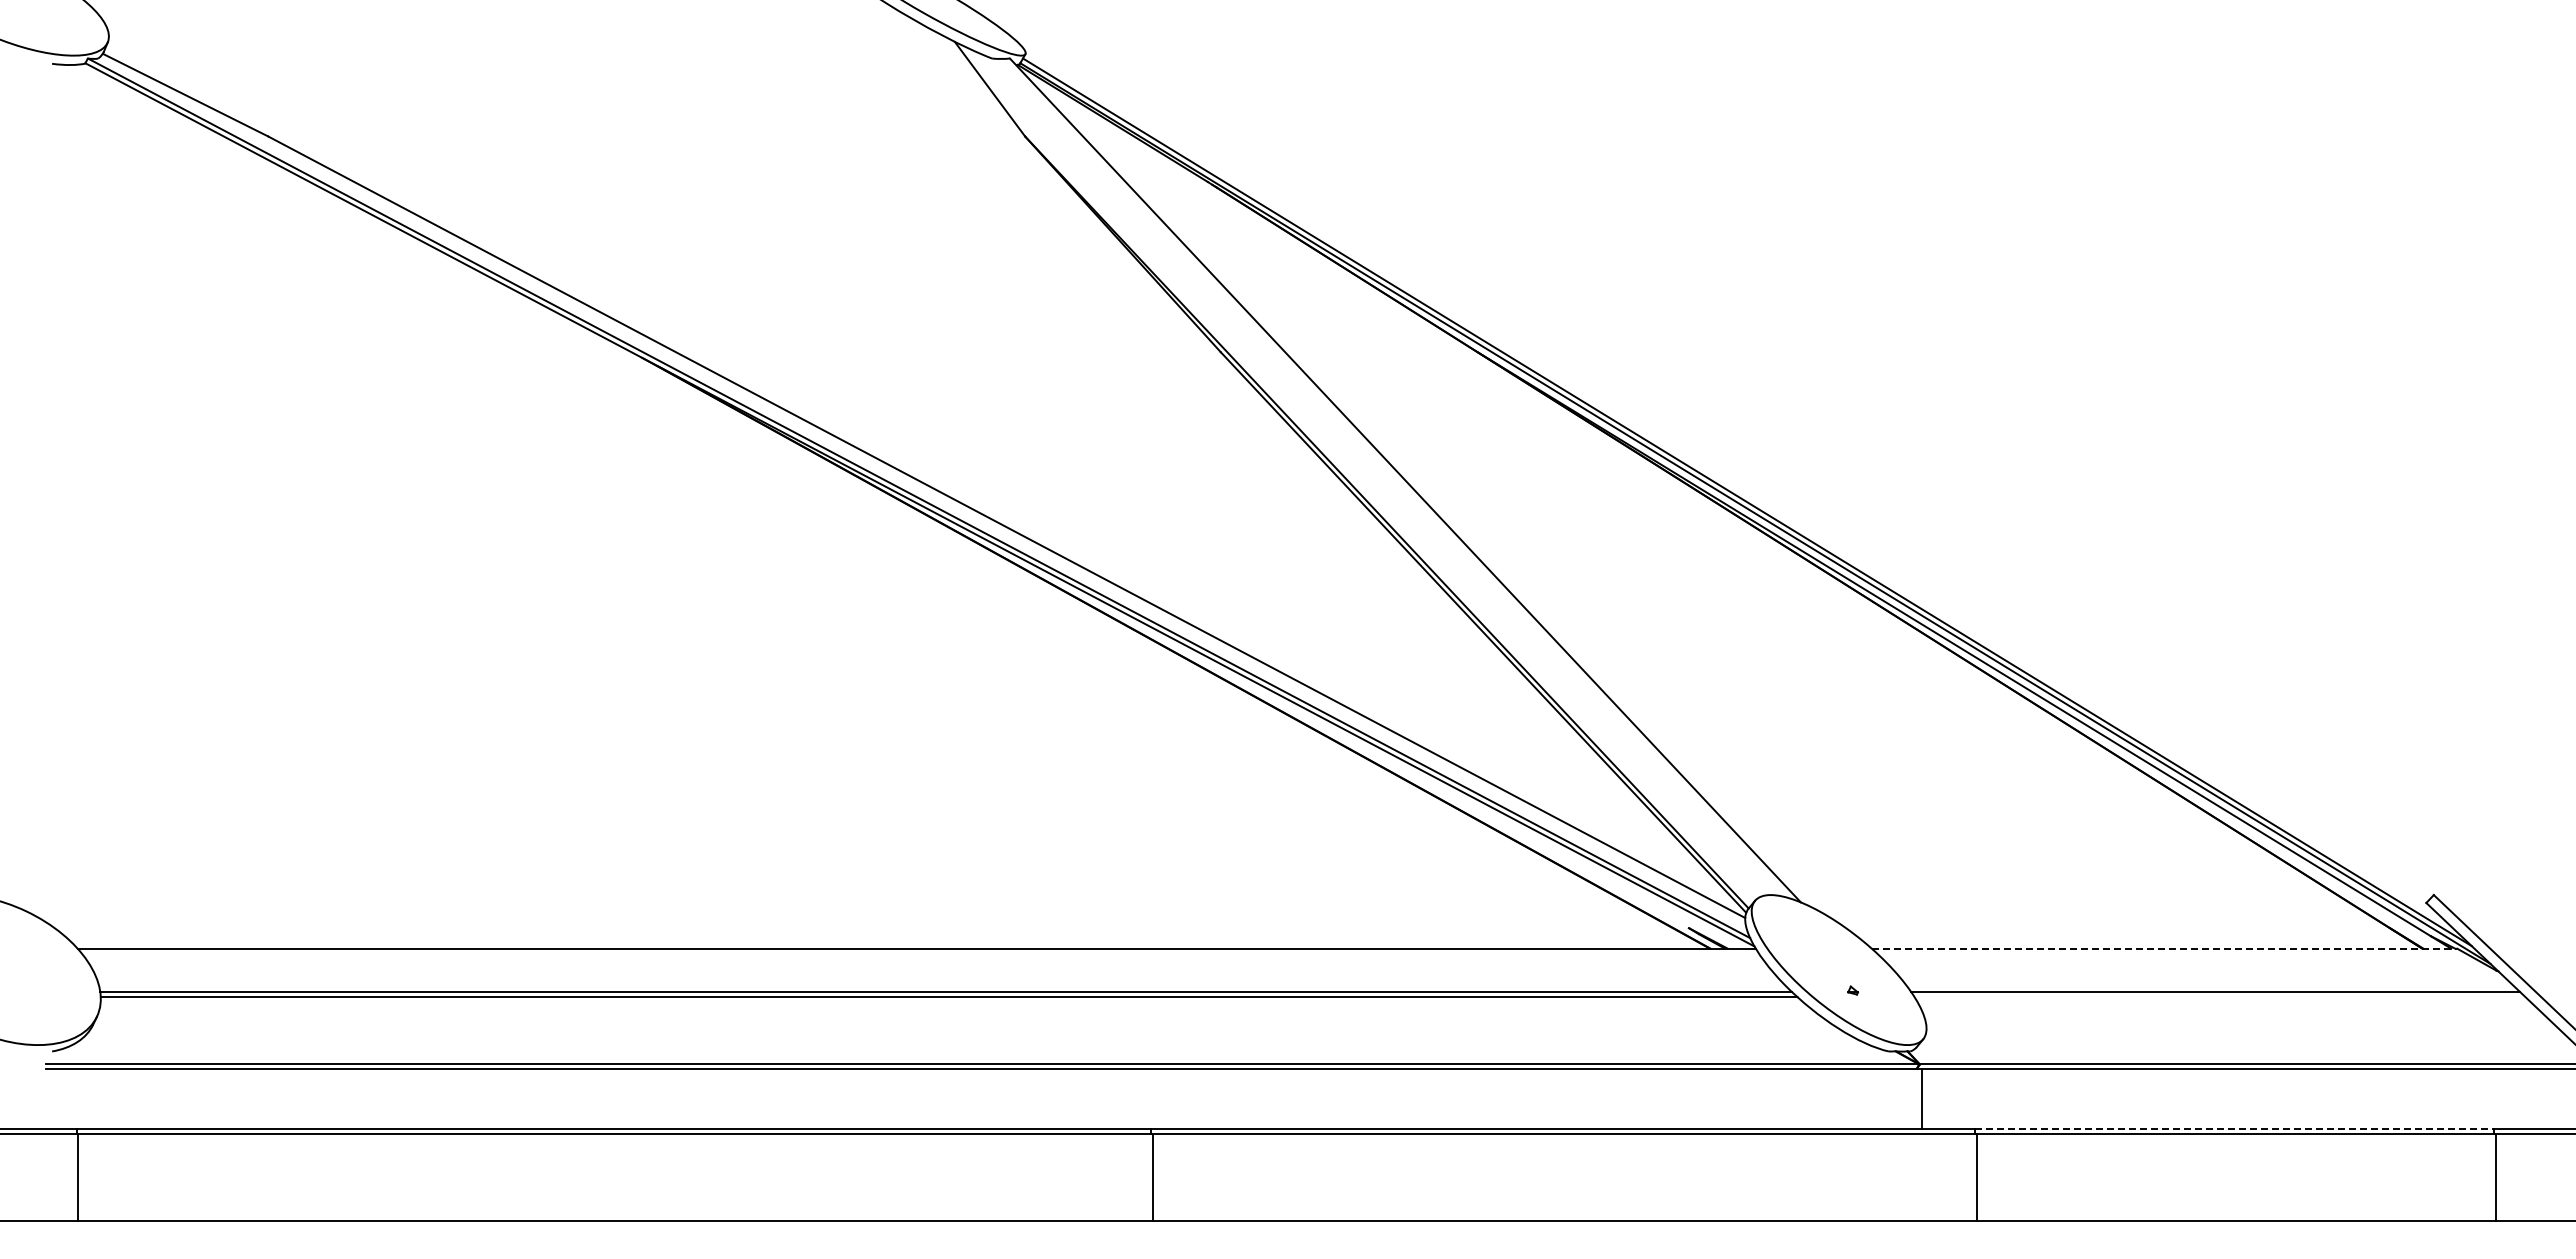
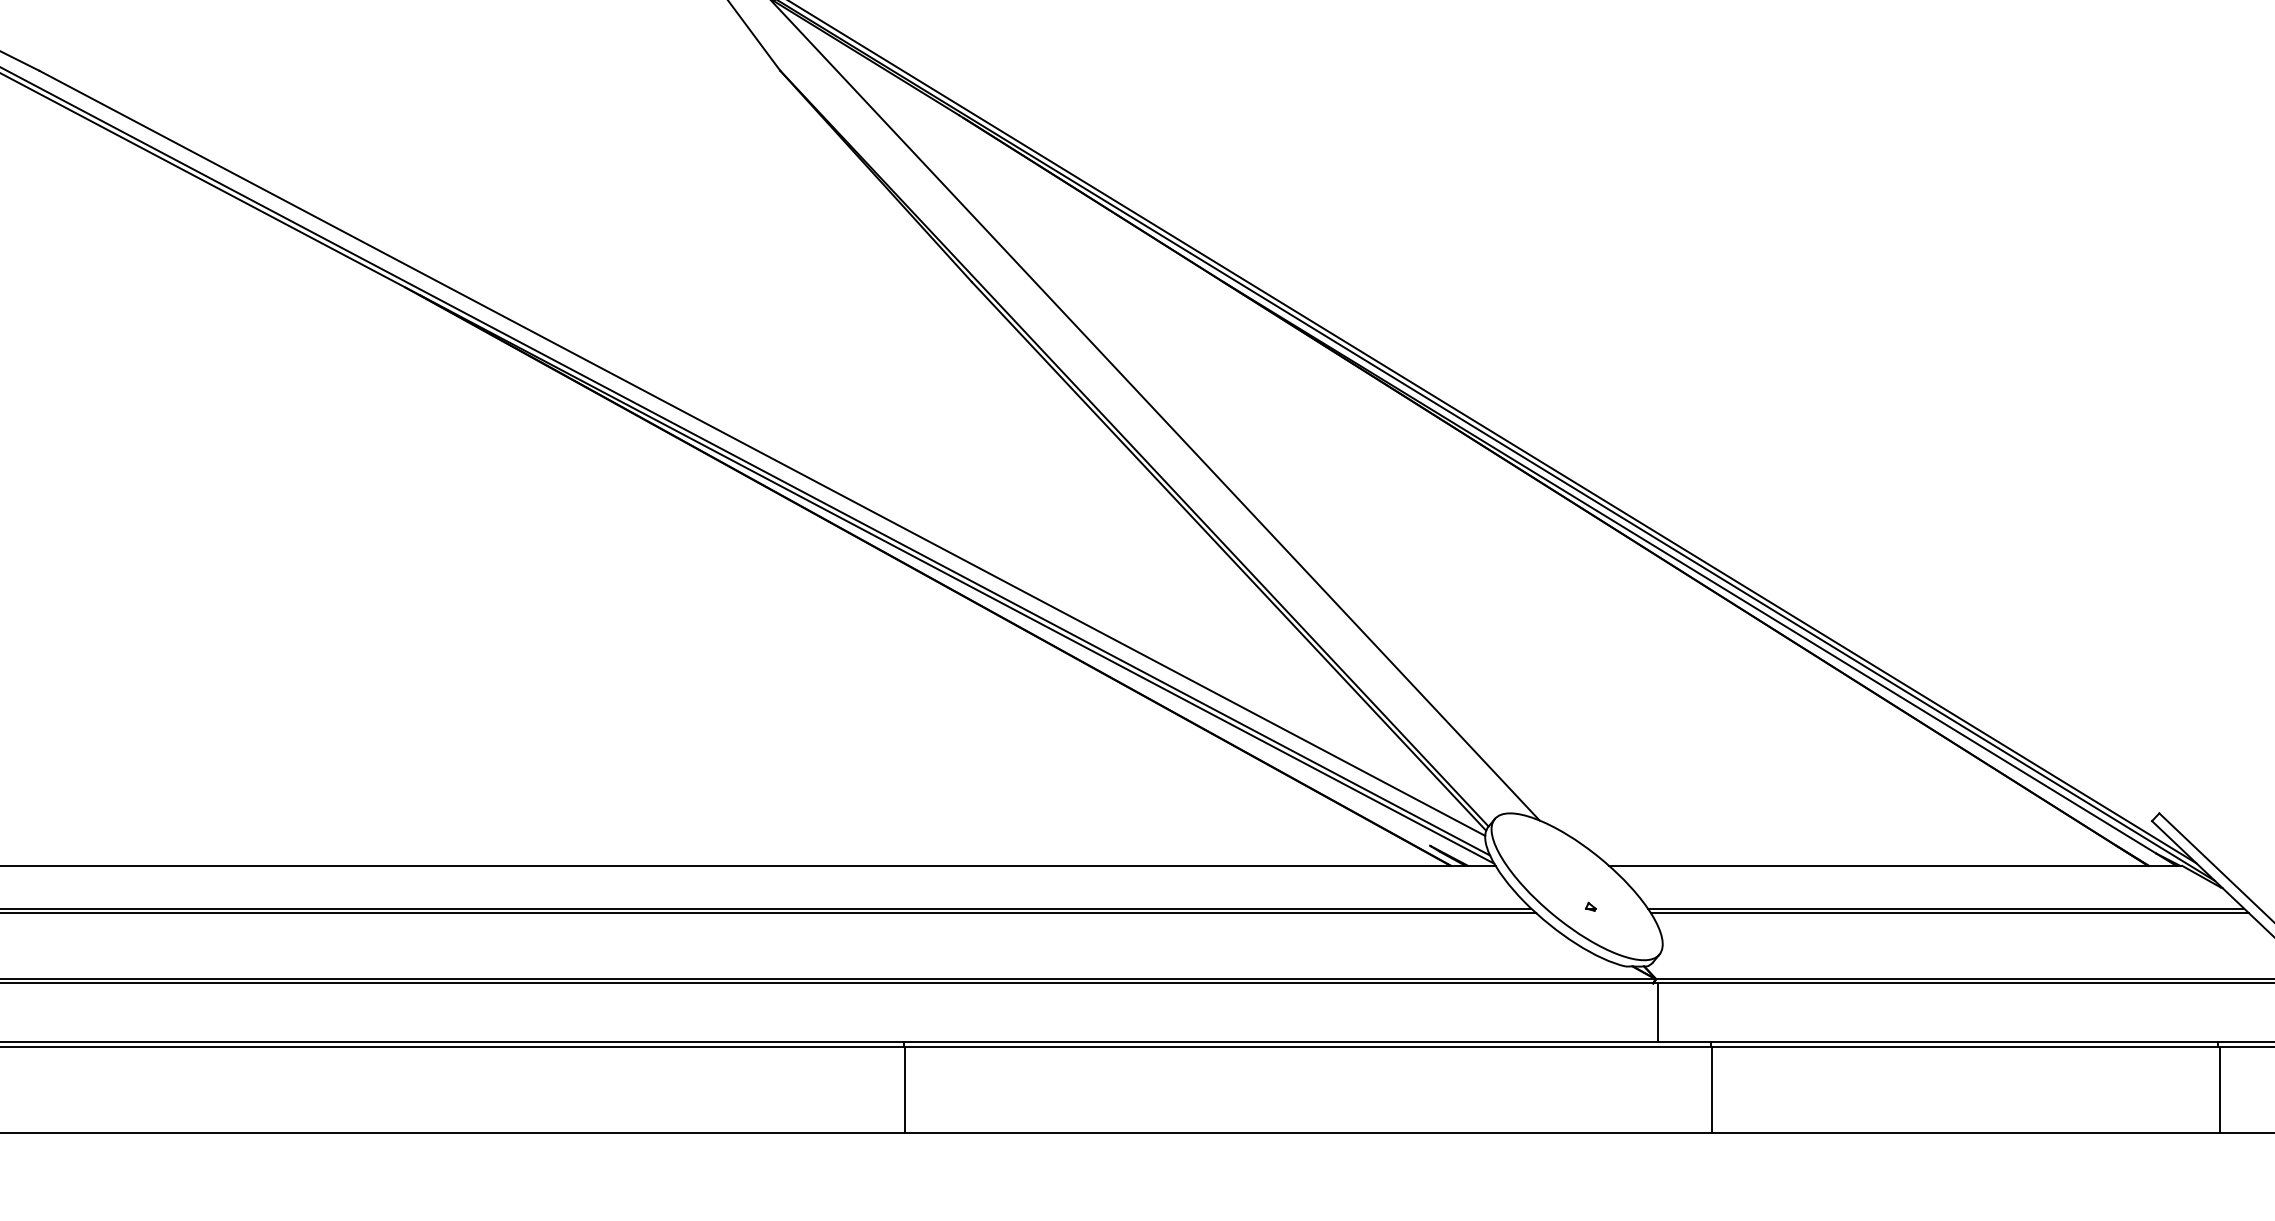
line: (2164, 948) -> (1895, 865), dashed -> solid
line: (2219, 997) -> (1949, 913), added
line: (2235, 1128) -> (1965, 1041), dashed -> solid

